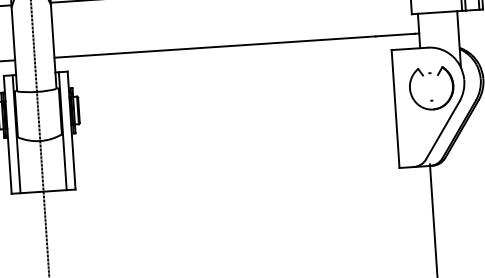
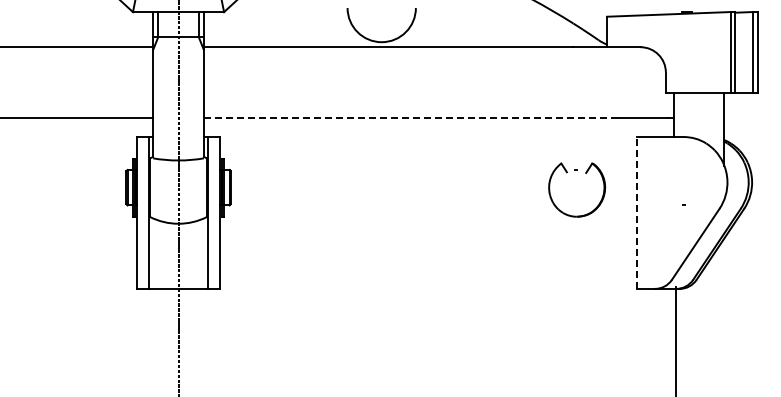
line: (214, 47) -> (410, 118), solid -> dashed
part: (437, 75) -> (585, 173), moved
line: (395, 108) -> (636, 212), solid -> dashed

